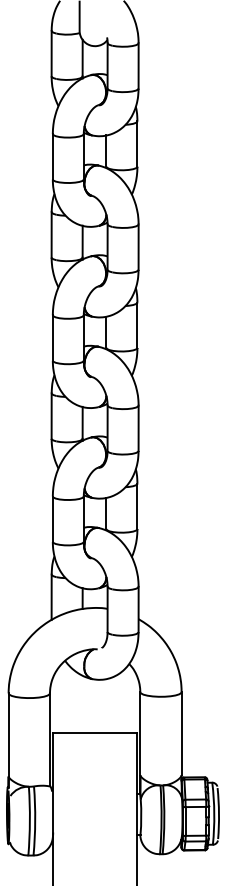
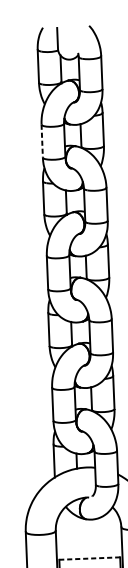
line: (52, 156) -> (41, 140), solid -> dashed
line: (95, 733) -> (90, 558), solid -> dashed

